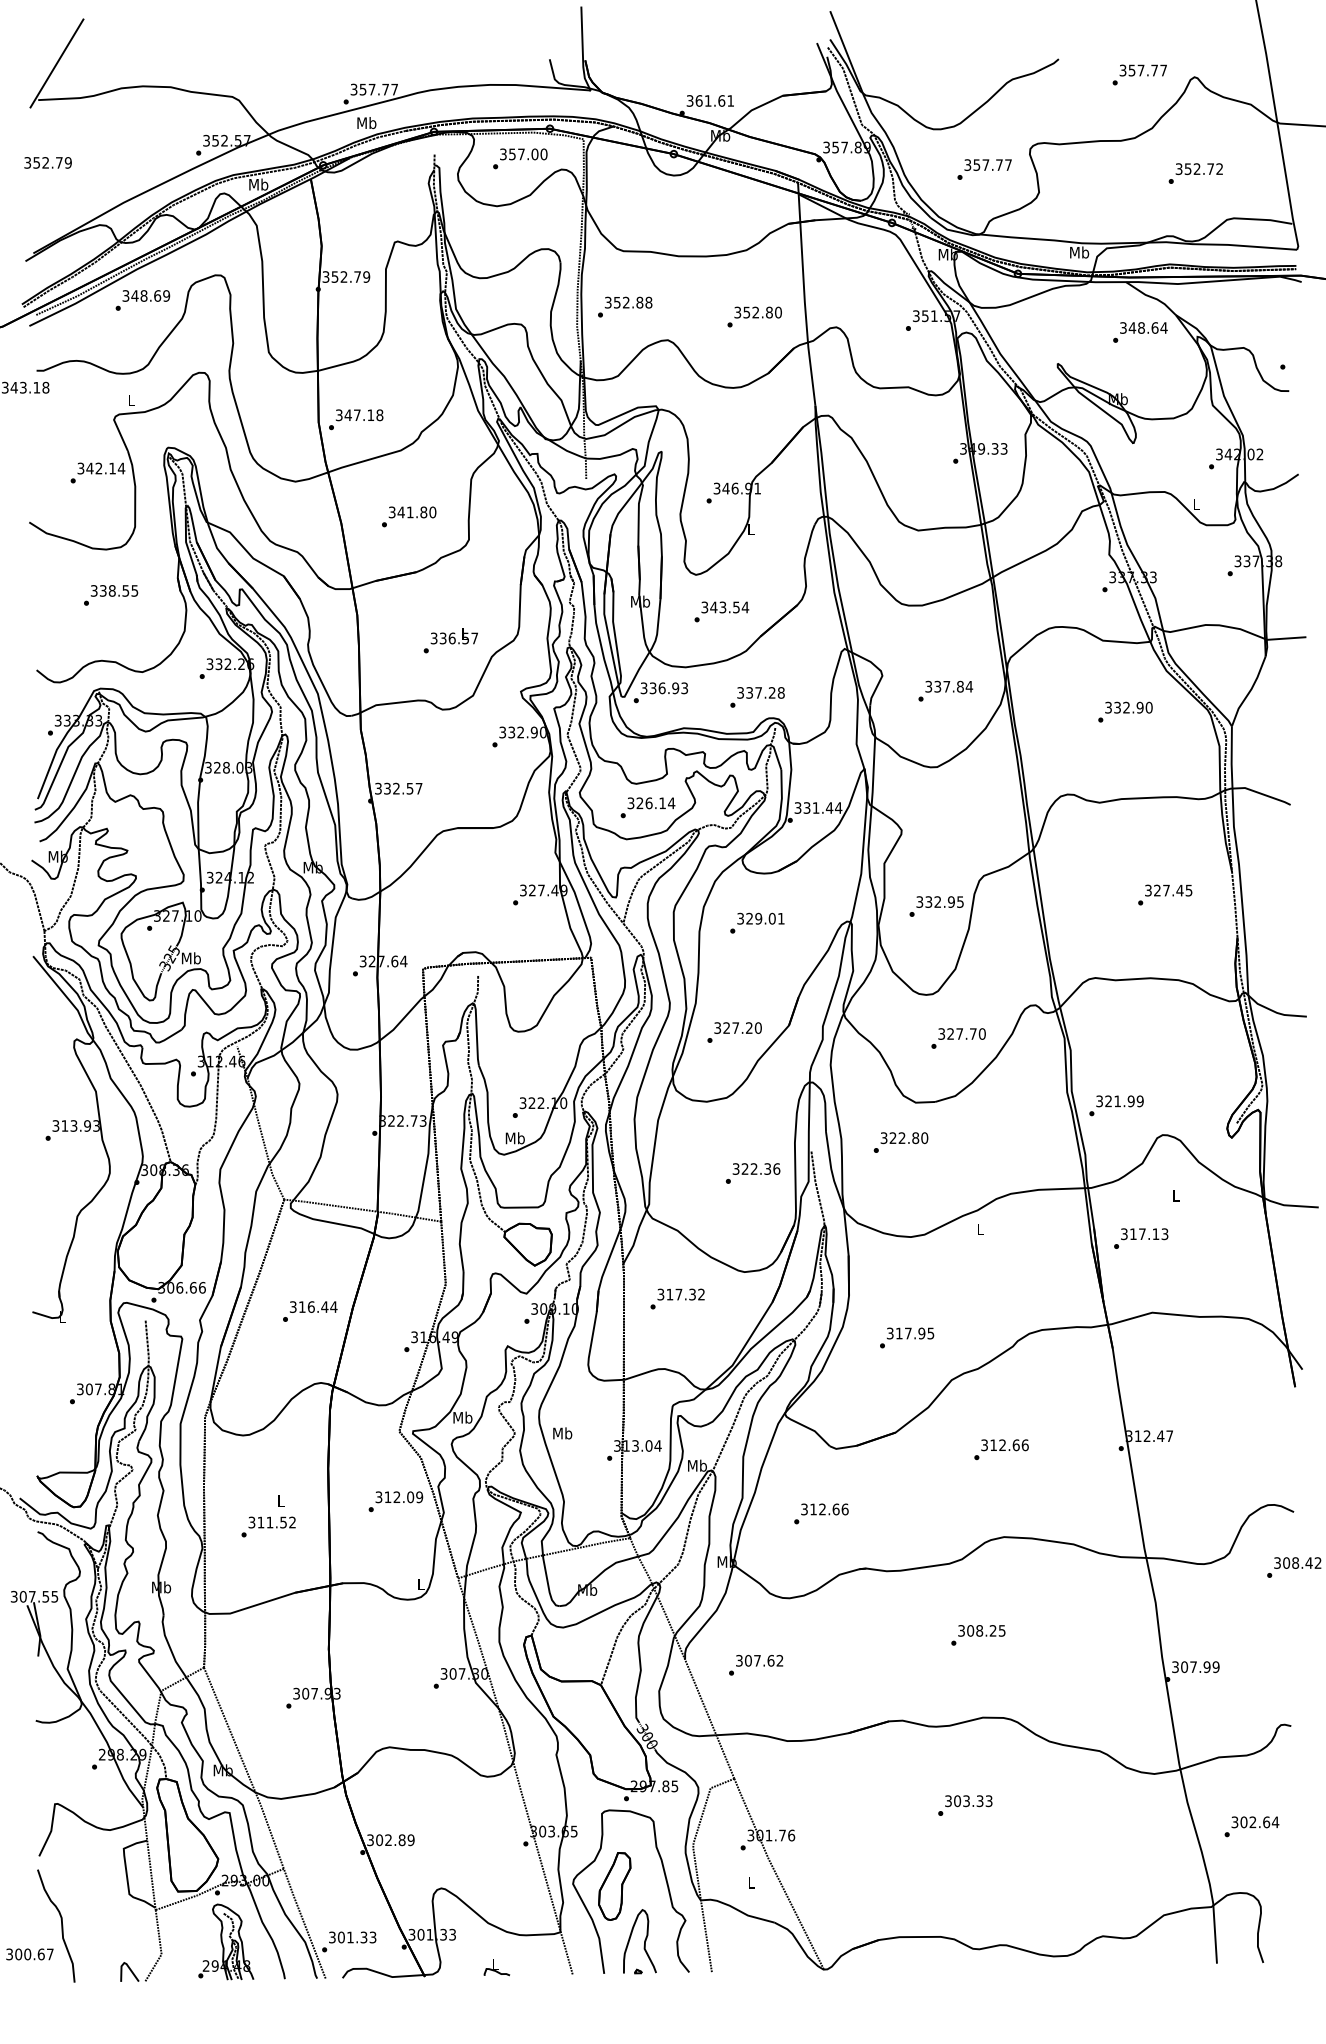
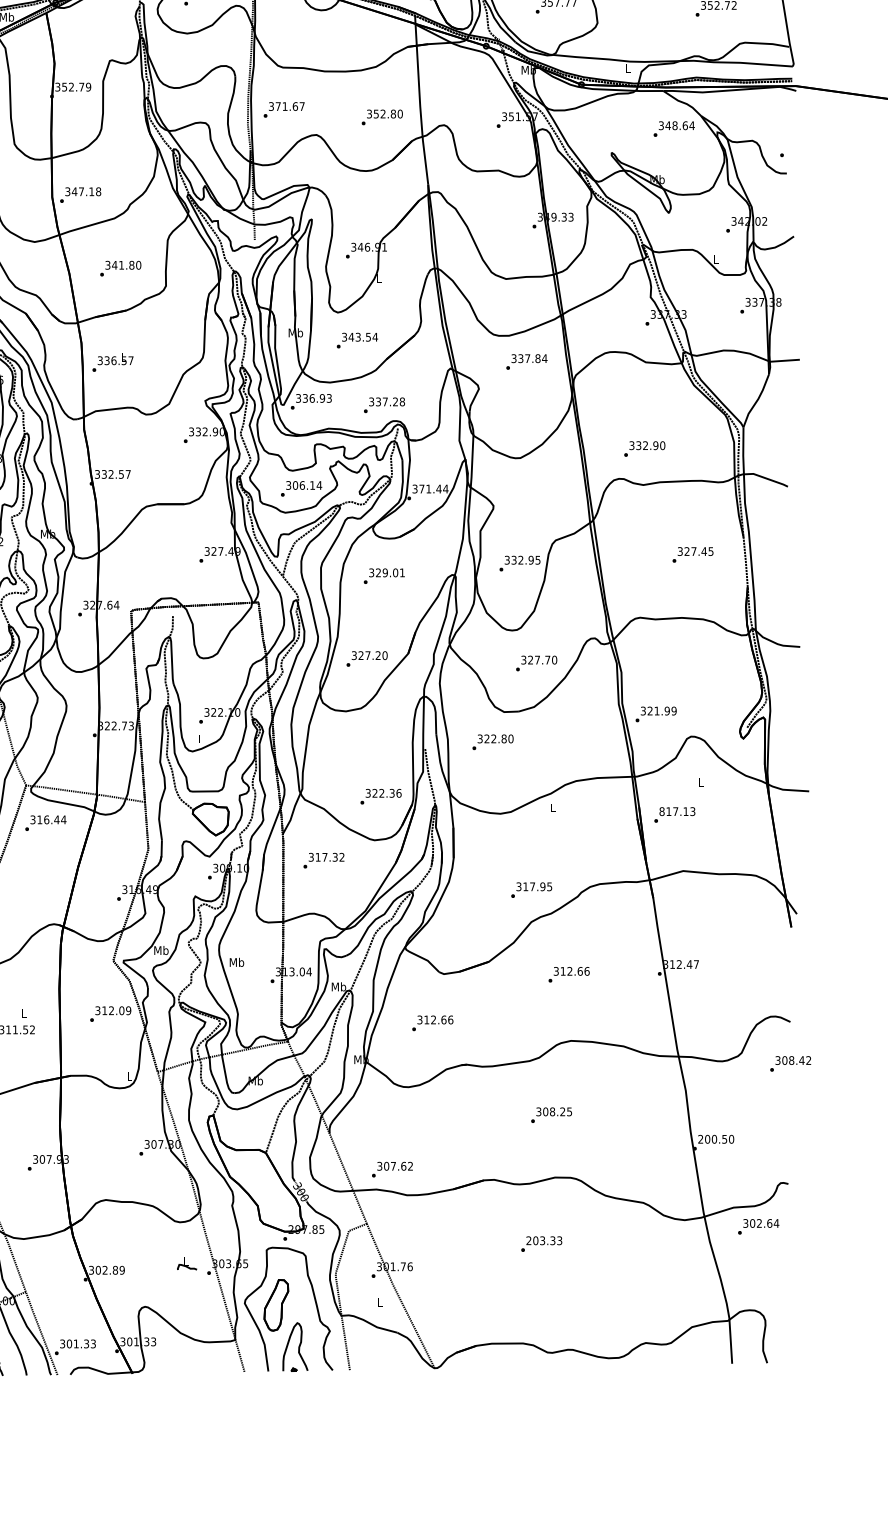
text: (1079, 252) -> (628, 68), Mb -> L
text: (633, 302) -> (290, 106), 352.88 -> 371.67
text: (450, 640) -> (112, 362), moved
text: (945, 690) -> (526, 361), moved
text: (1125, 711) -> (644, 448), moved
text: (639, 803) -> (295, 485), 326.14 -> 306.14
text: (806, 807) -> (421, 488), 331.44 -> 371.44
text: (514, 1138) -> (200, 739), Mb -> L
text: (752, 1173) -> (380, 796), moved
text: (1123, 1233) -> (661, 811), 317.13 -> 817.13
text: (310, 1311) -> (46, 823), moved
text: (907, 1337) -> (532, 889), moved
text: (756, 1665) -> (392, 1169), moved
text: (1195, 1667) -> (715, 1139), 307.99 -> 200.50
text: (948, 1801) -> (528, 1241), 303.33 -> 203.33
text: (1251, 1826) -> (758, 1226), moved
part: (496, 1967) -> (186, 1263), moved

